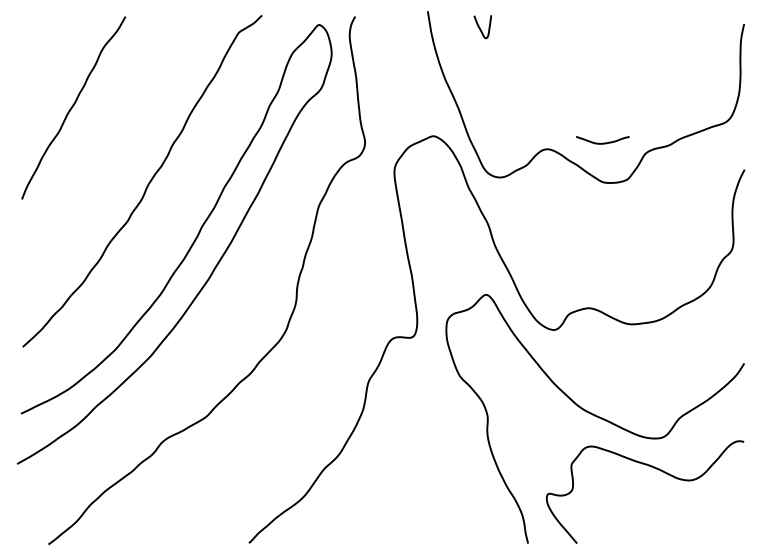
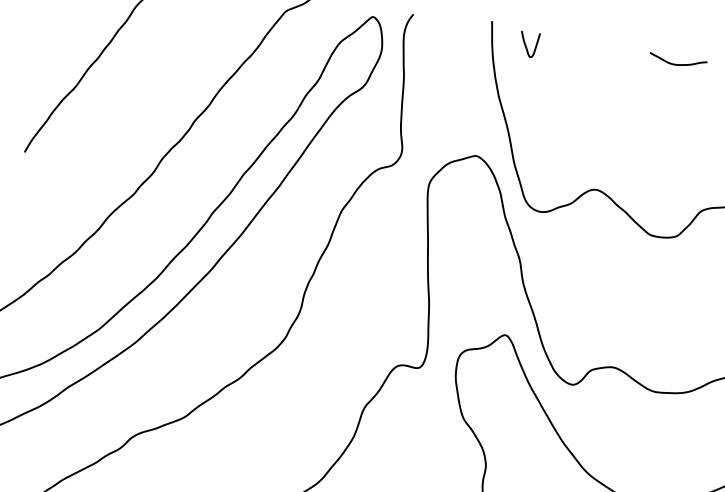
curve: (480, 27) -> (526, 44), moved
curve: (602, 142) -> (677, 63), moved

